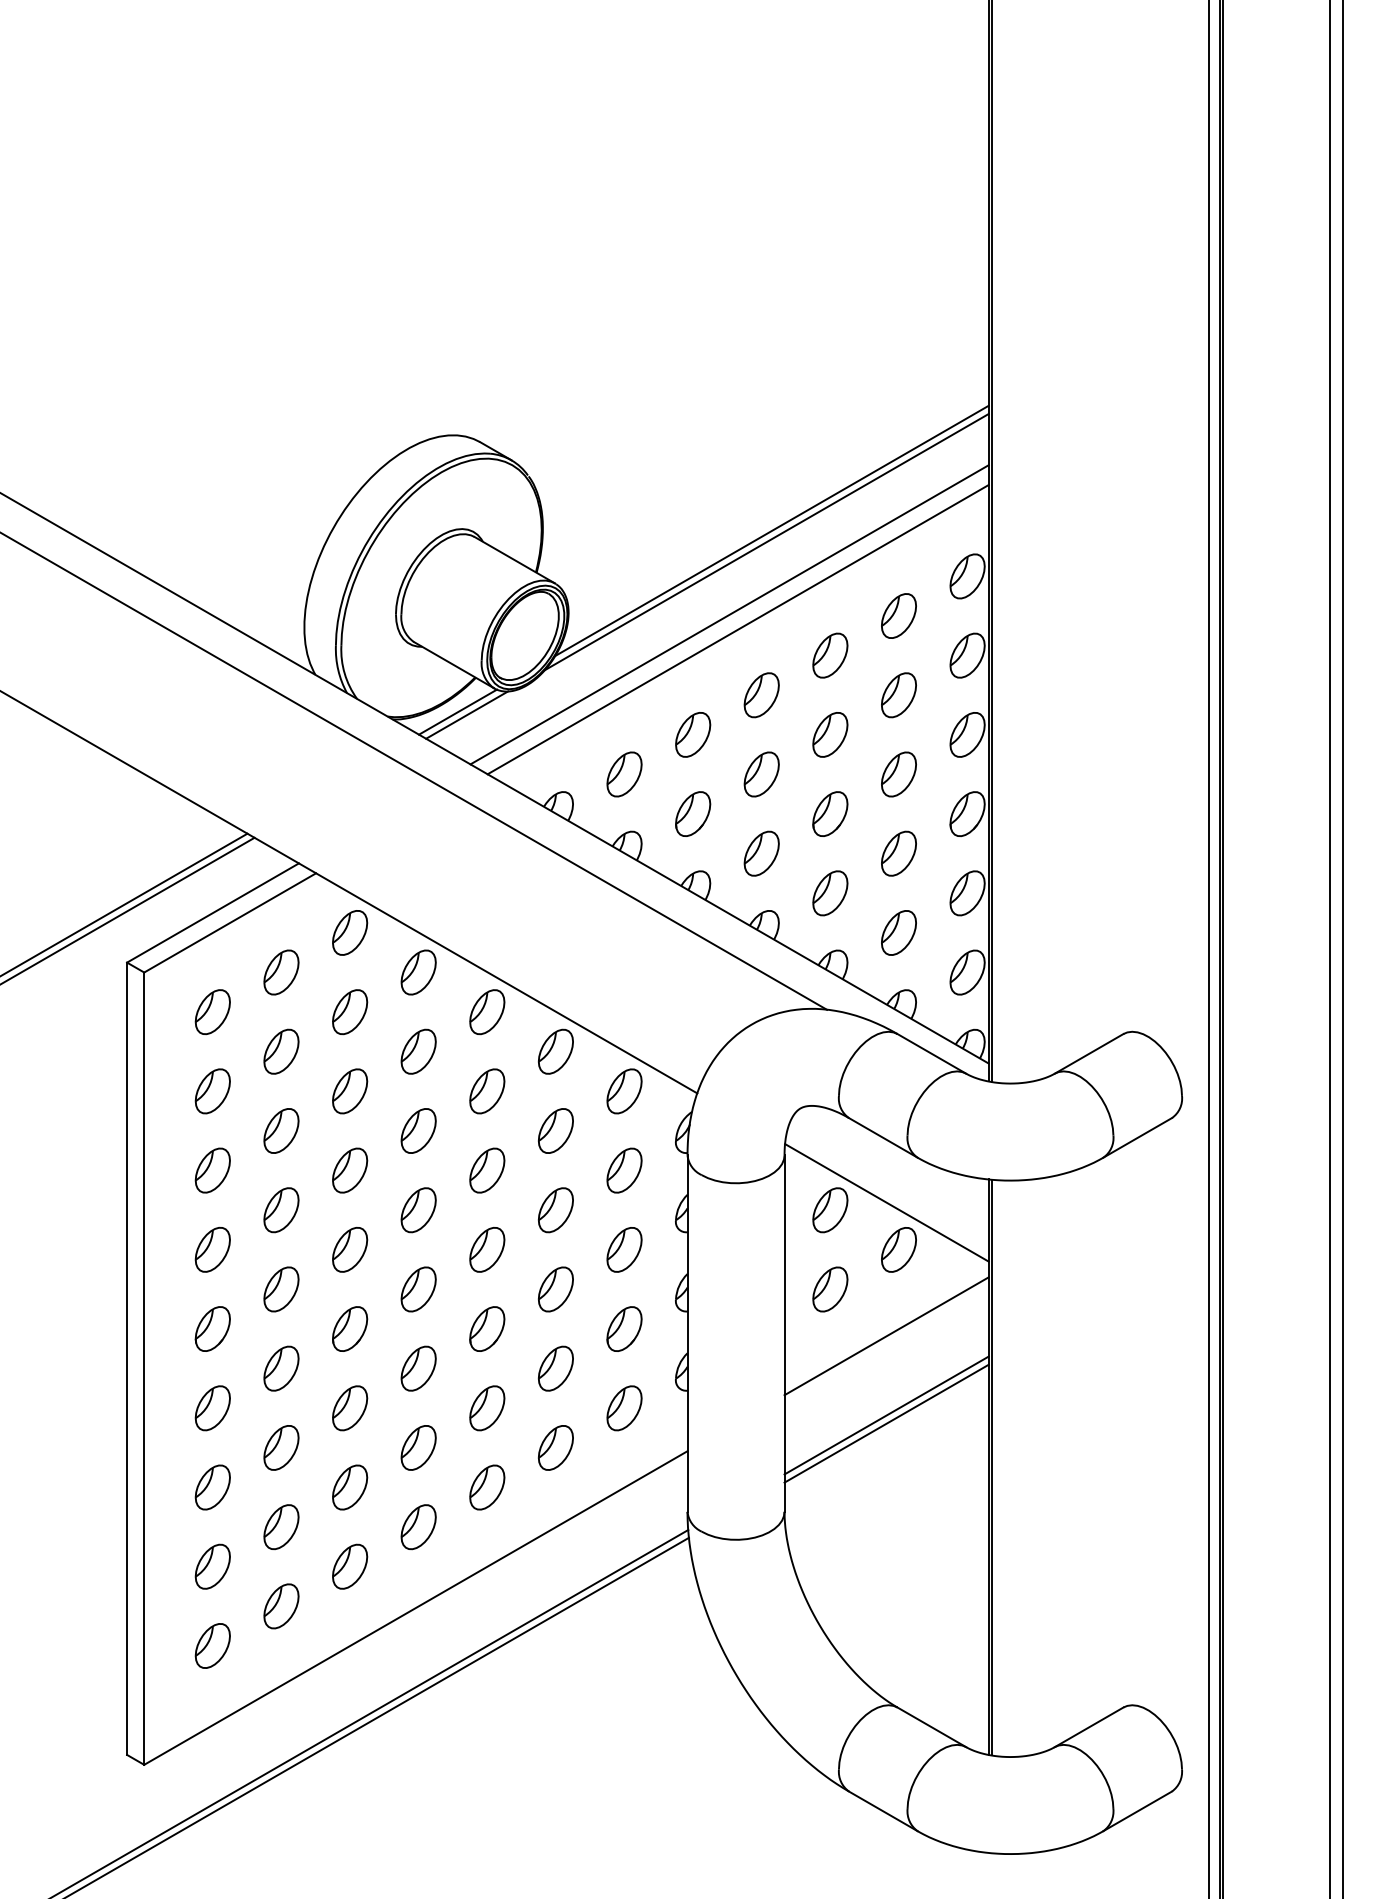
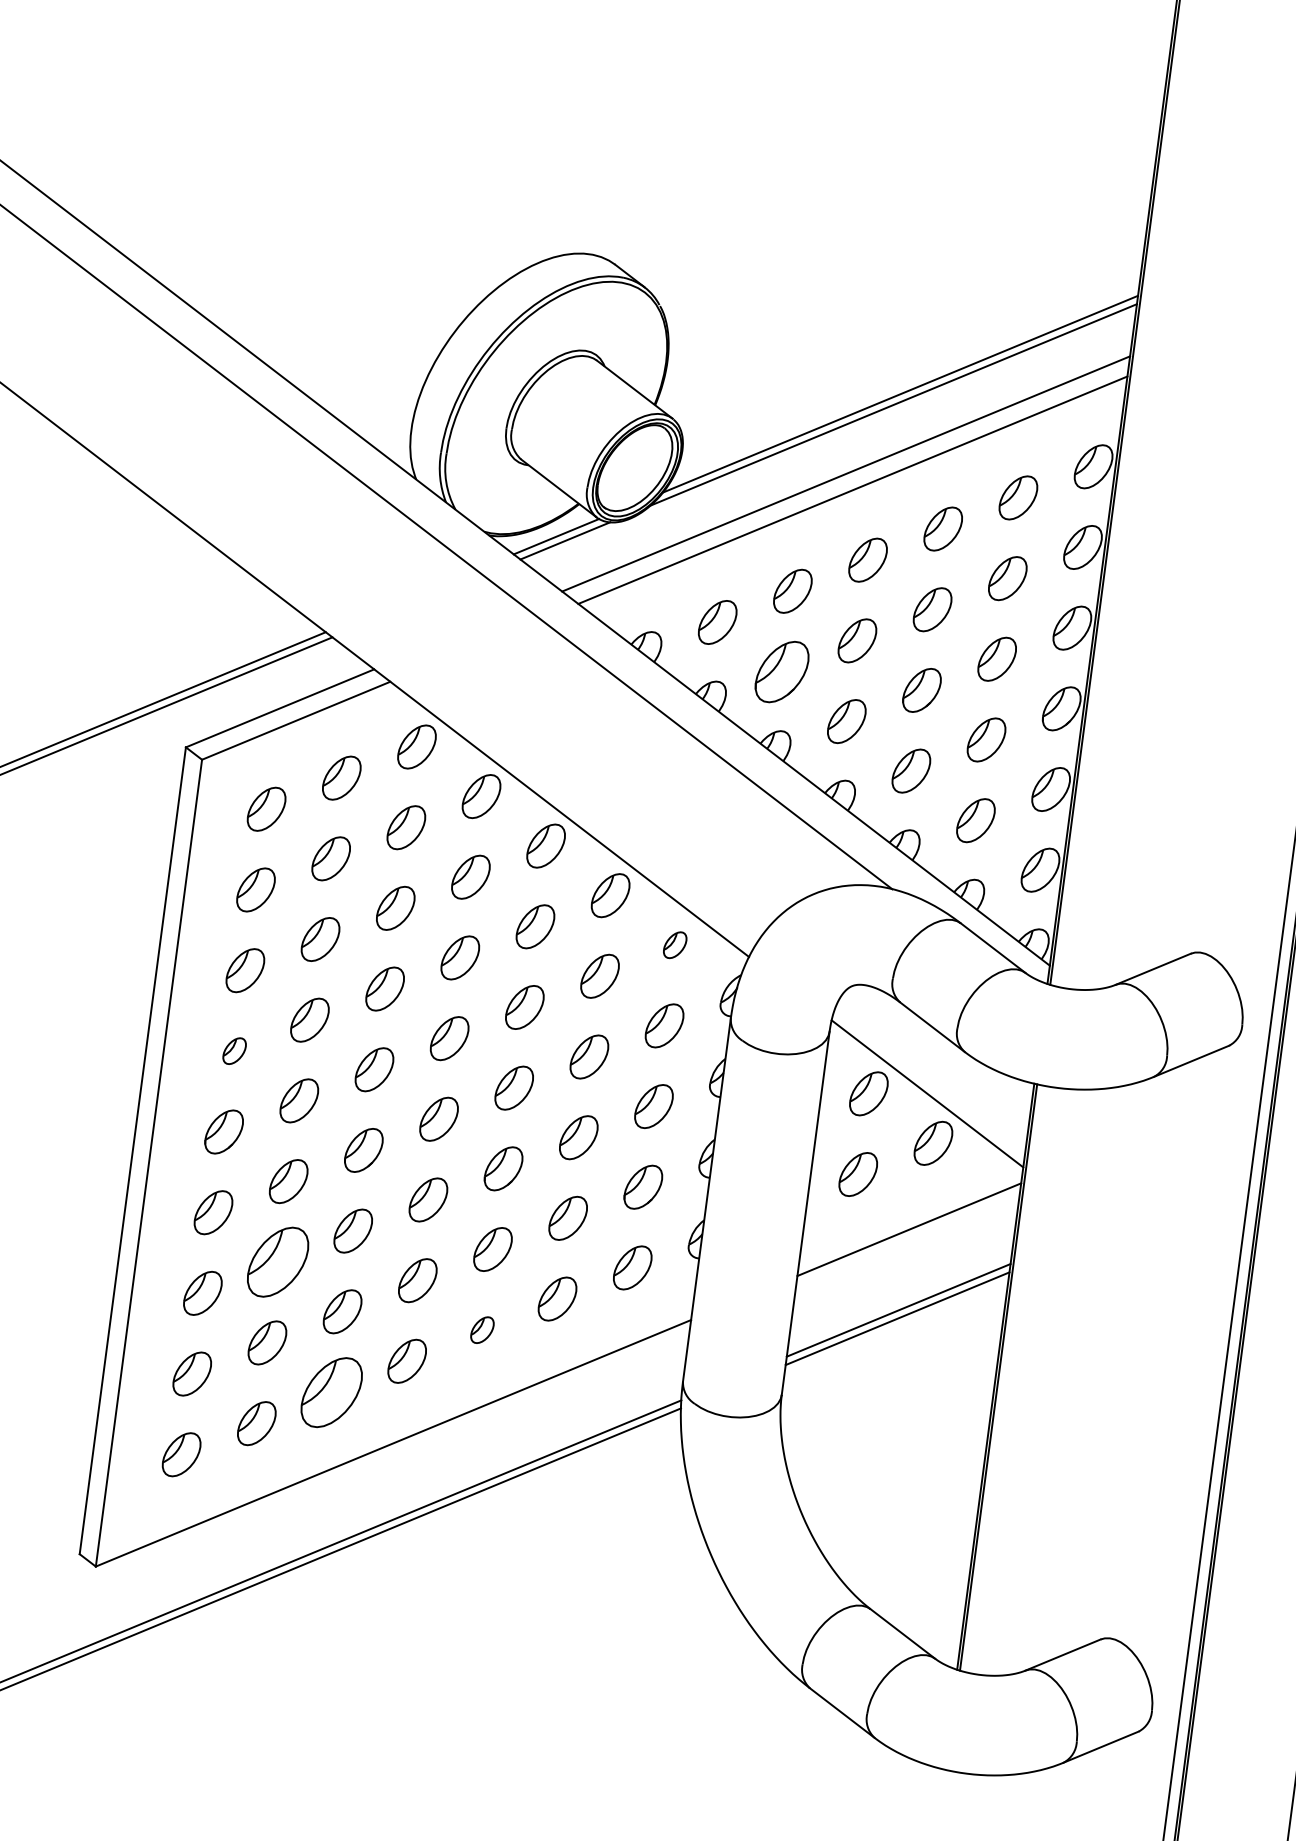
part: (693, 813) -> (782, 671), size x1.4
part: (624, 1091) -> (675, 945), size x0.6
part: (212, 1249) -> (234, 1050), size x0.6
part: (281, 1447) -> (278, 1261), size x1.6
part: (487, 1487) -> (482, 1330), size x0.6
part: (350, 1566) -> (332, 1392), size x1.6

